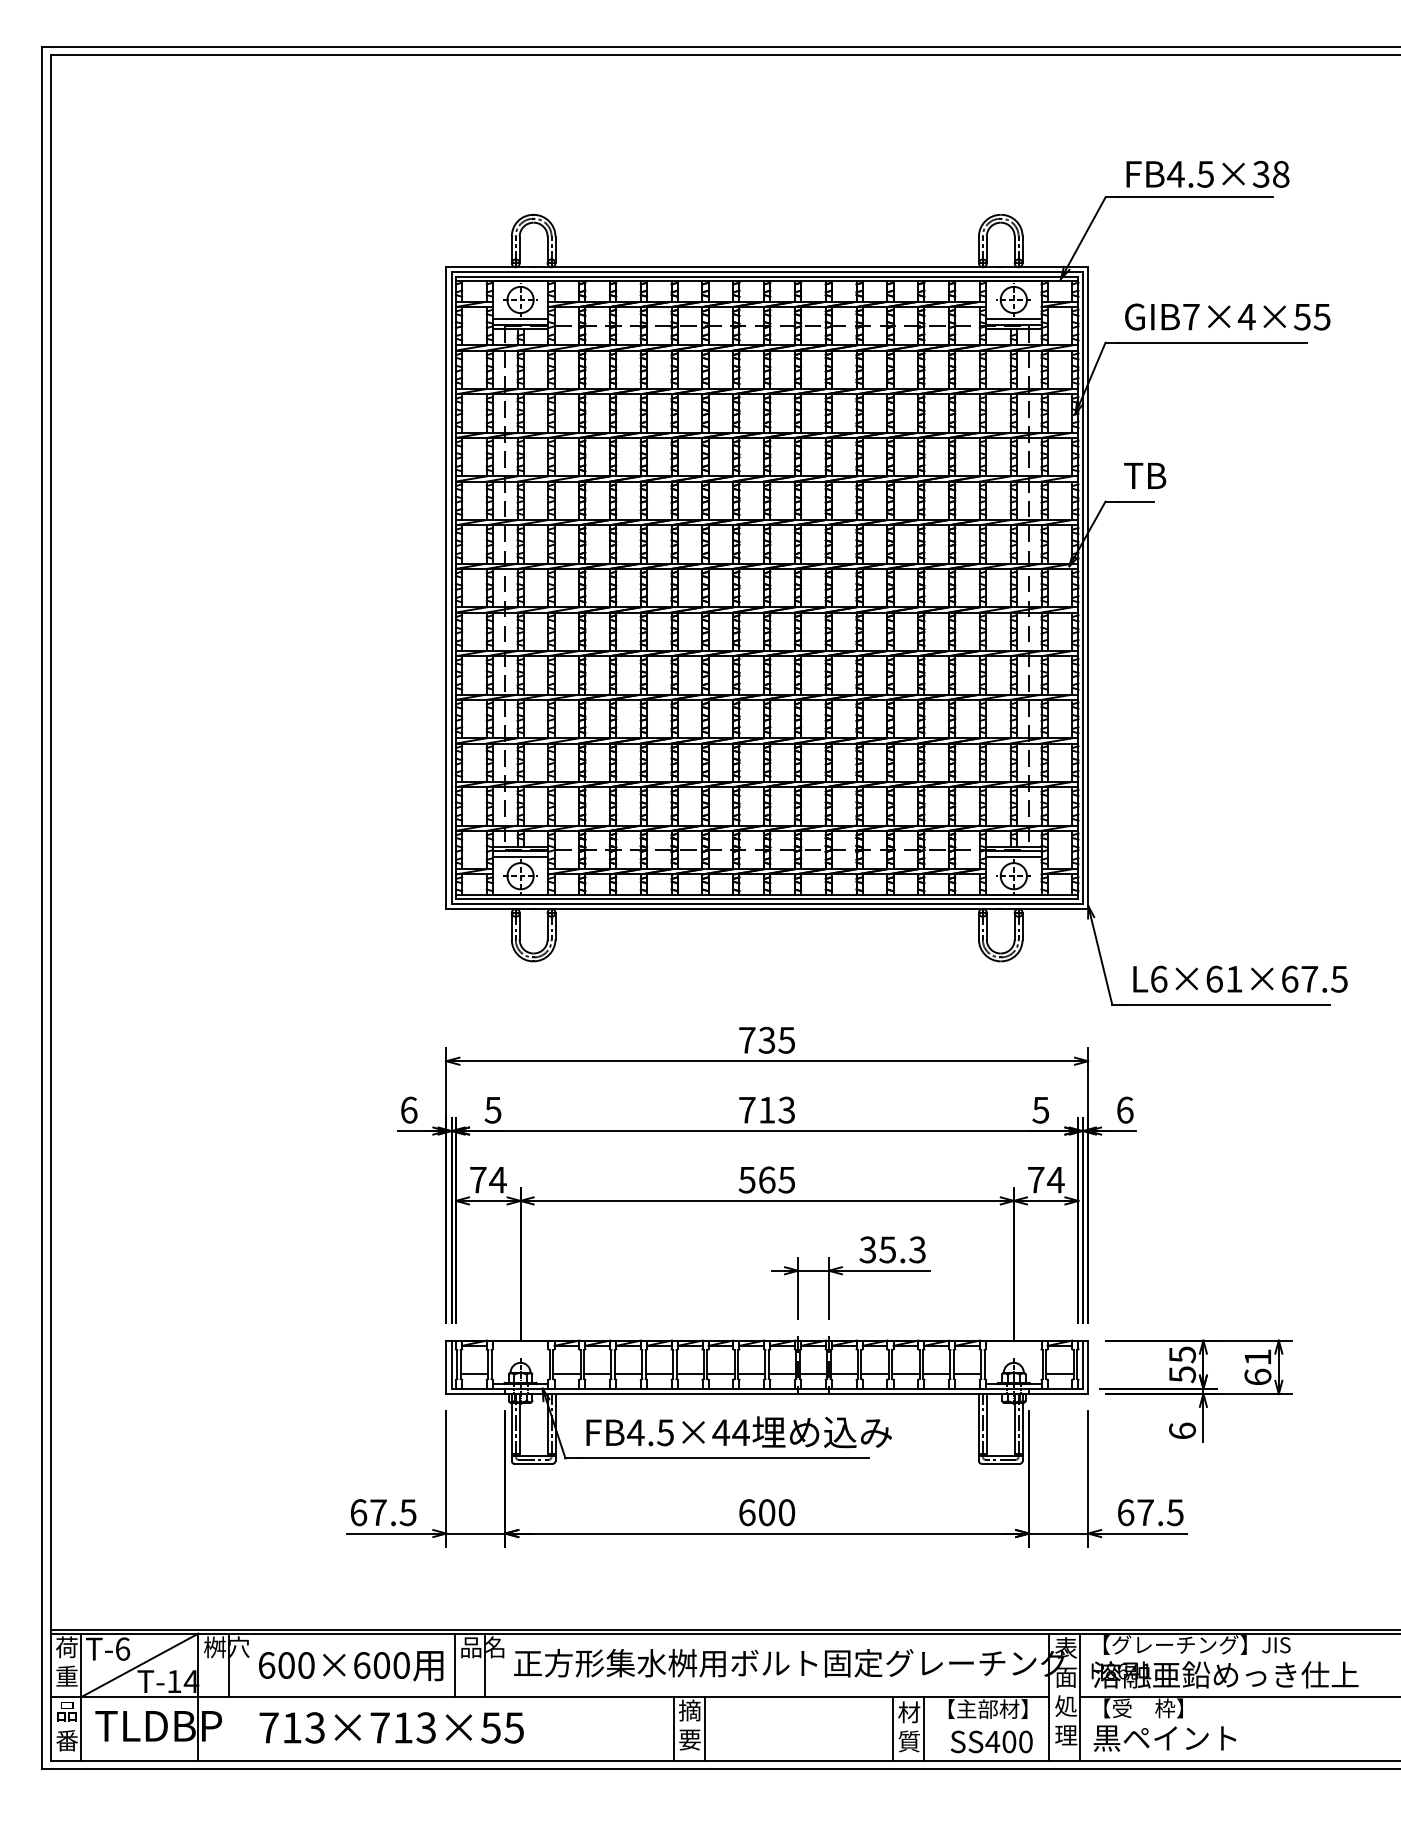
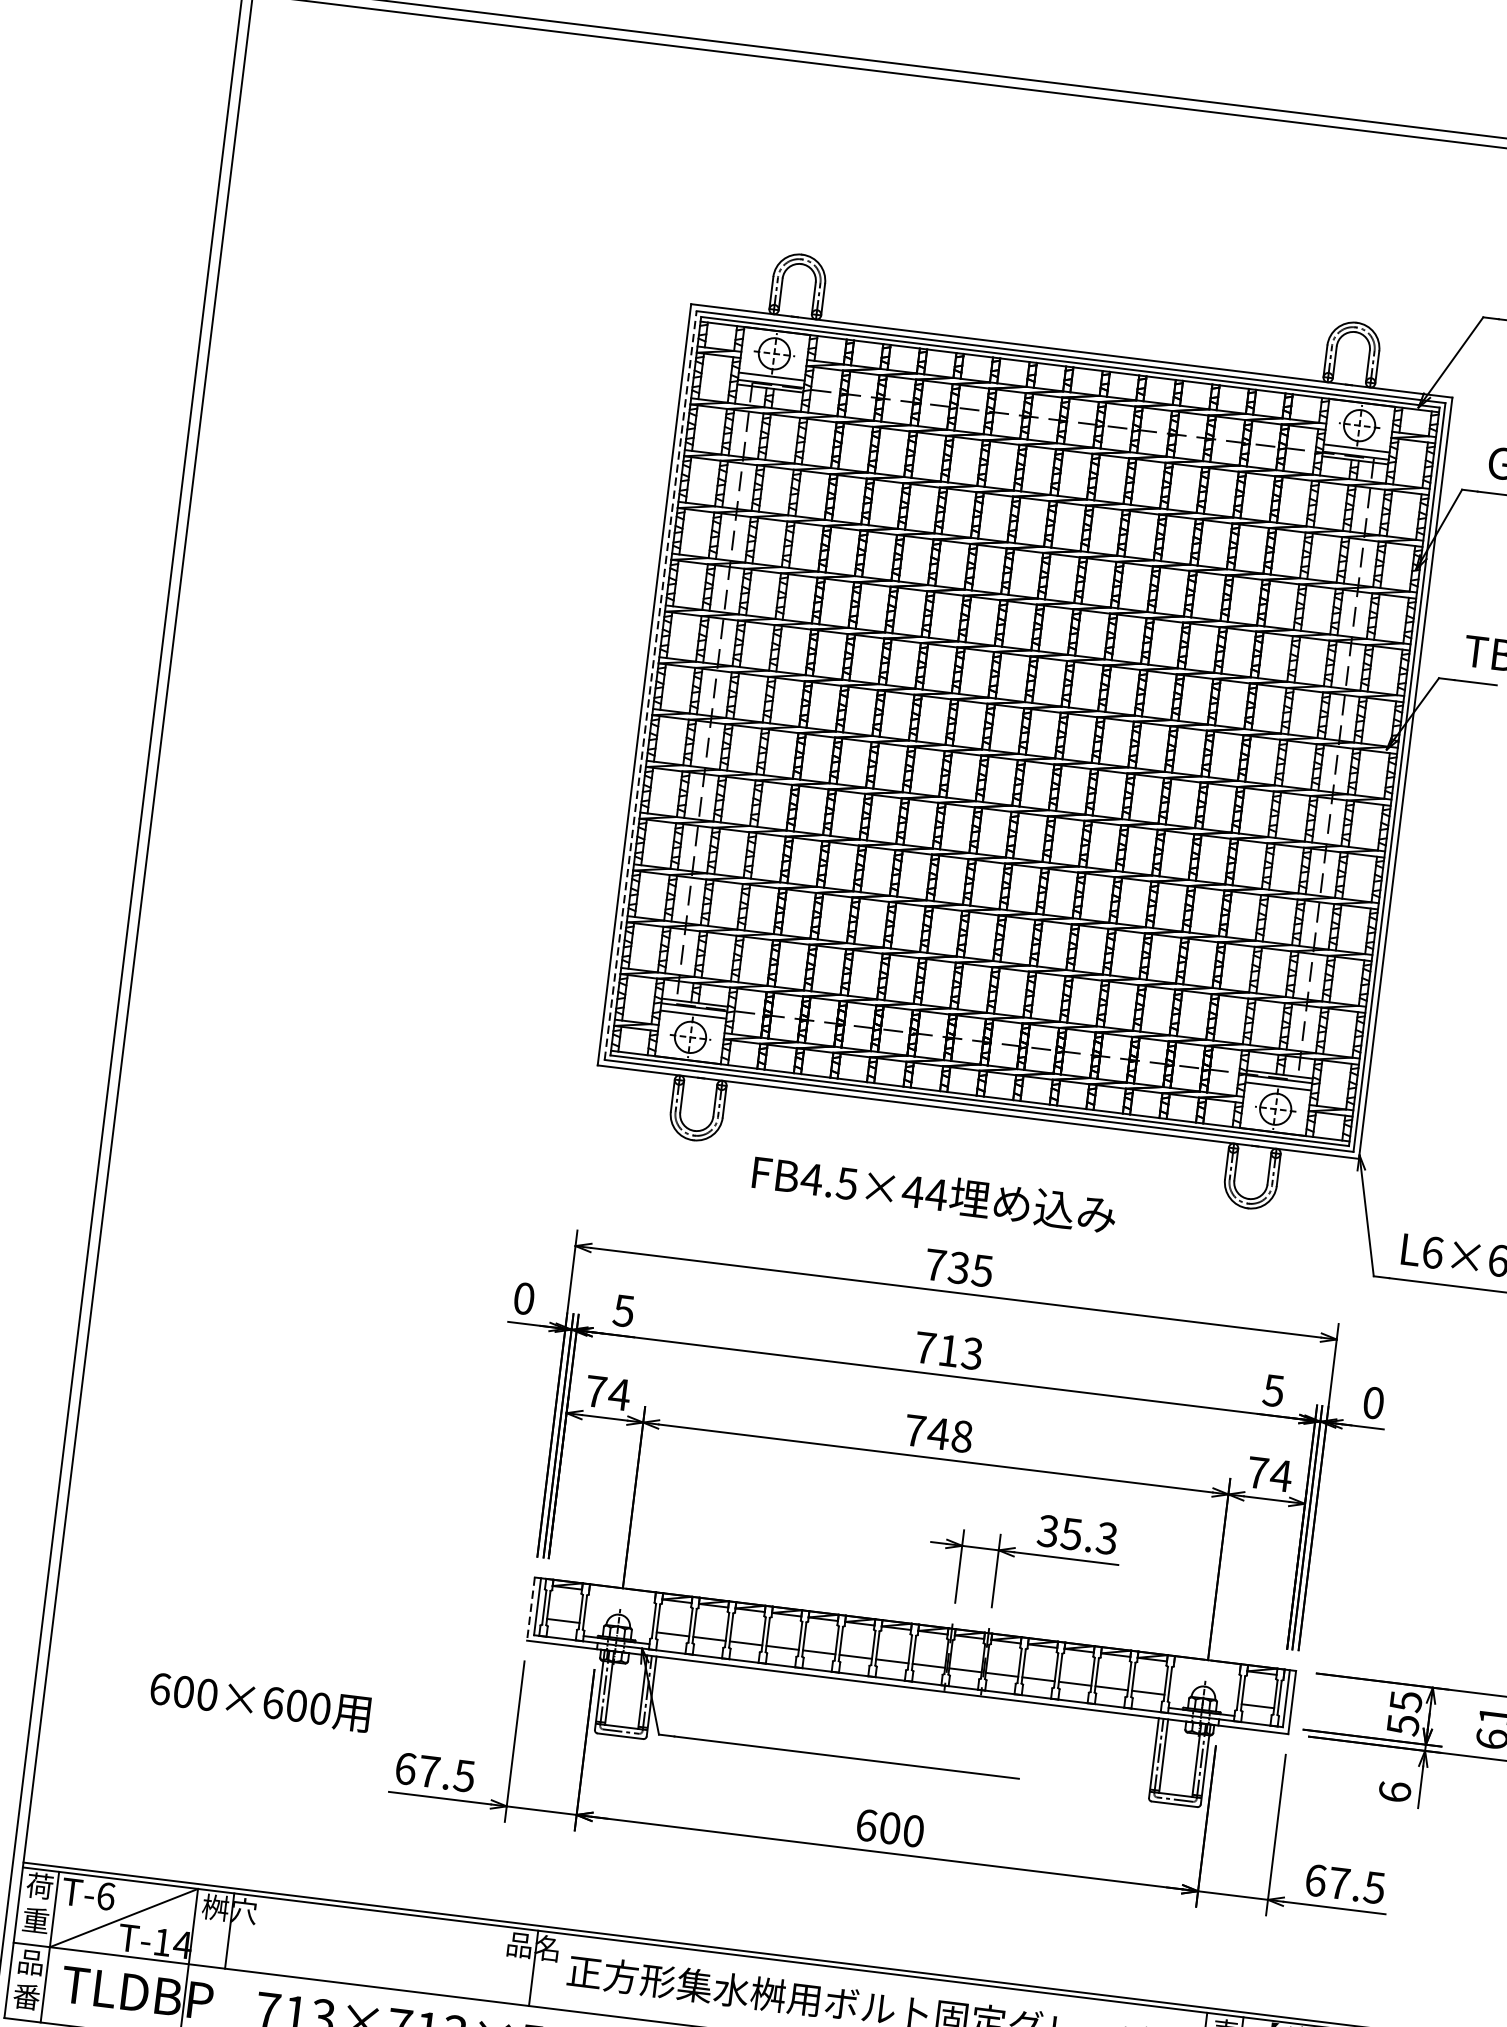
line: (451, 588) -> (650, 686), solid -> dashed
text: (409, 1109) -> (524, 1297), 6 -> 0
text: (1125, 1109) -> (1374, 1402), 6 -> 0
text: (766, 1179) -> (938, 1432), 565 -> 748
line: (446, 1367) -> (531, 1609), solid -> dashed
text: (738, 1432) -> (933, 1194), moved
line: (454, 1665) -> (497, 1964), removed
text: (351, 1666) -> (260, 1702), moved

